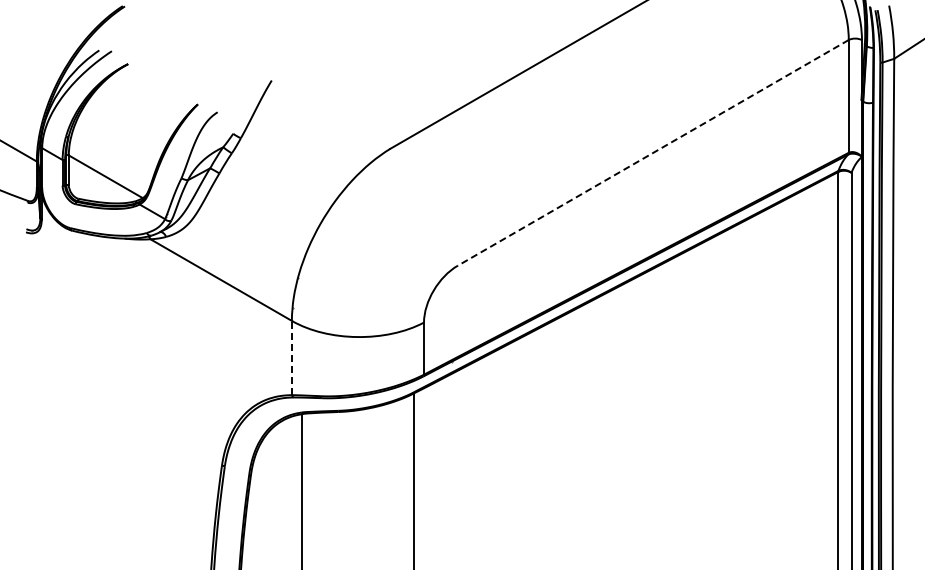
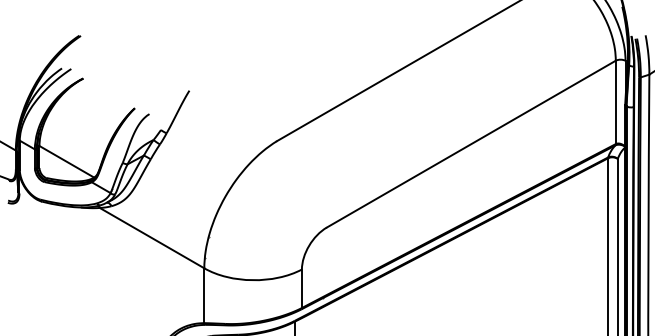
line: (653, 152) -> (471, 143), dashed -> solid
line: (291, 357) -> (204, 295), dashed -> solid

